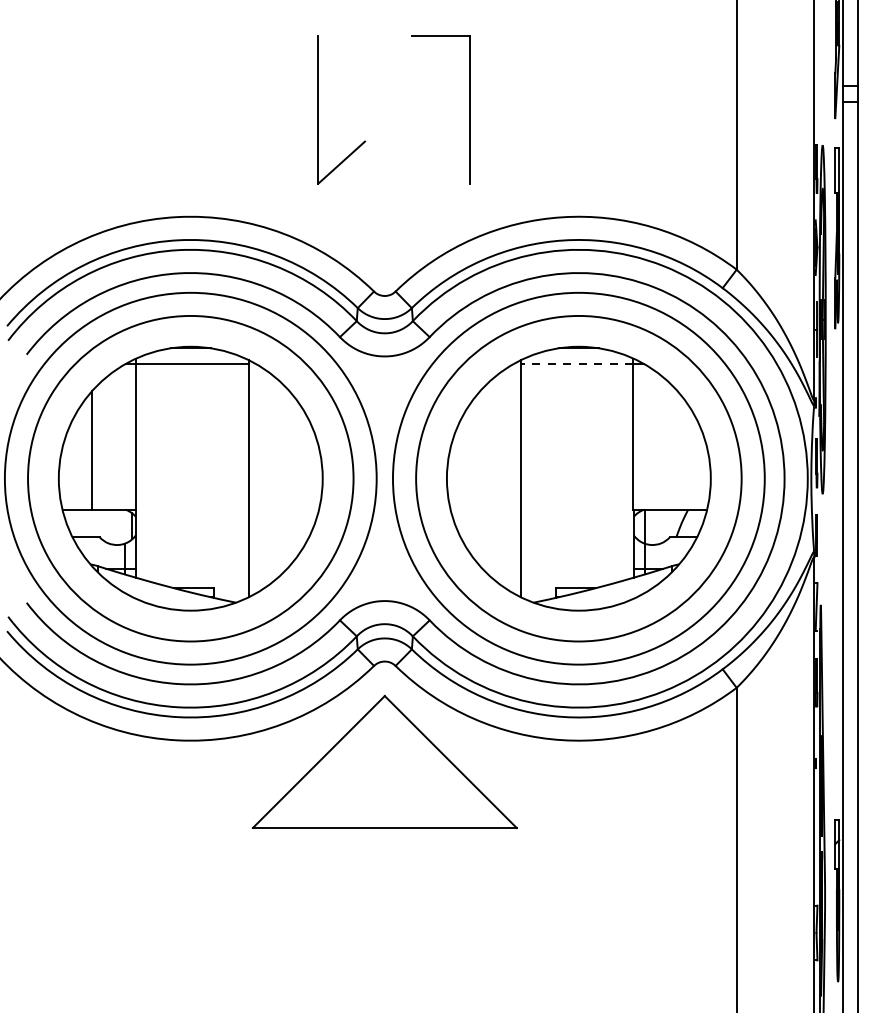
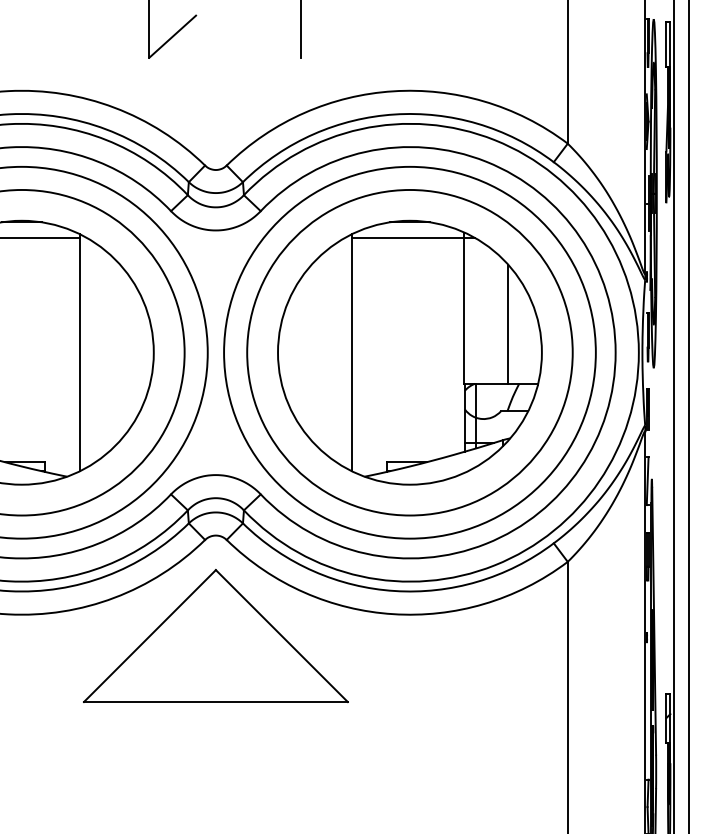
line: (576, 363) -> (407, 237), dashed -> solid
line: (677, 449) -> (508, 323), added

